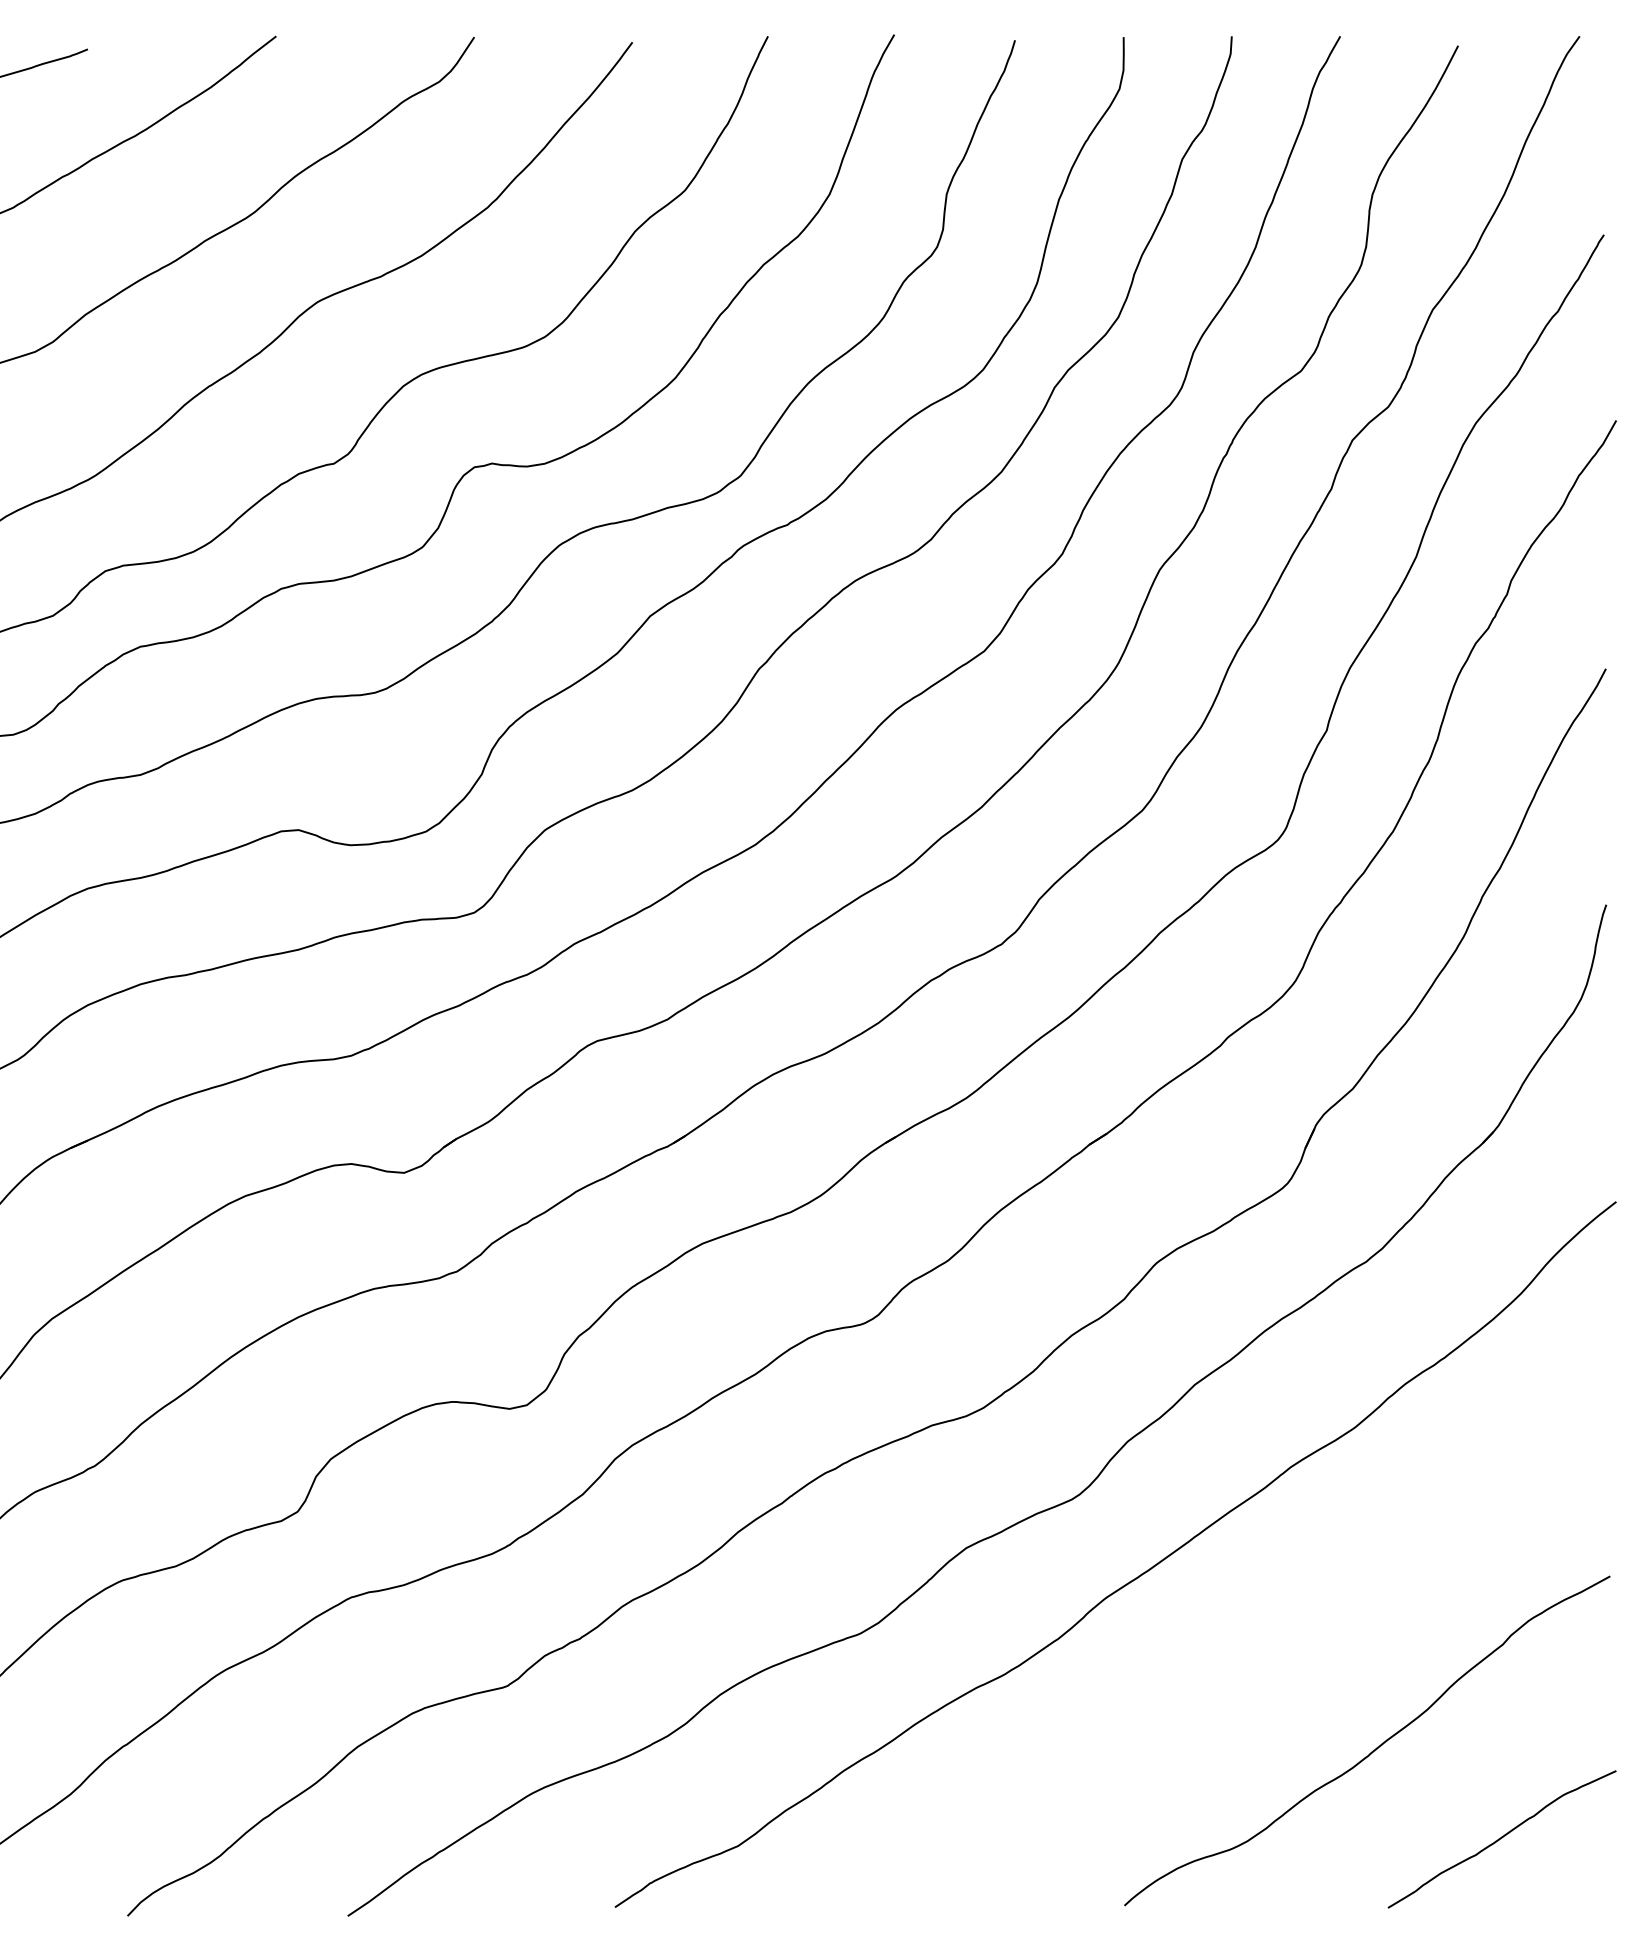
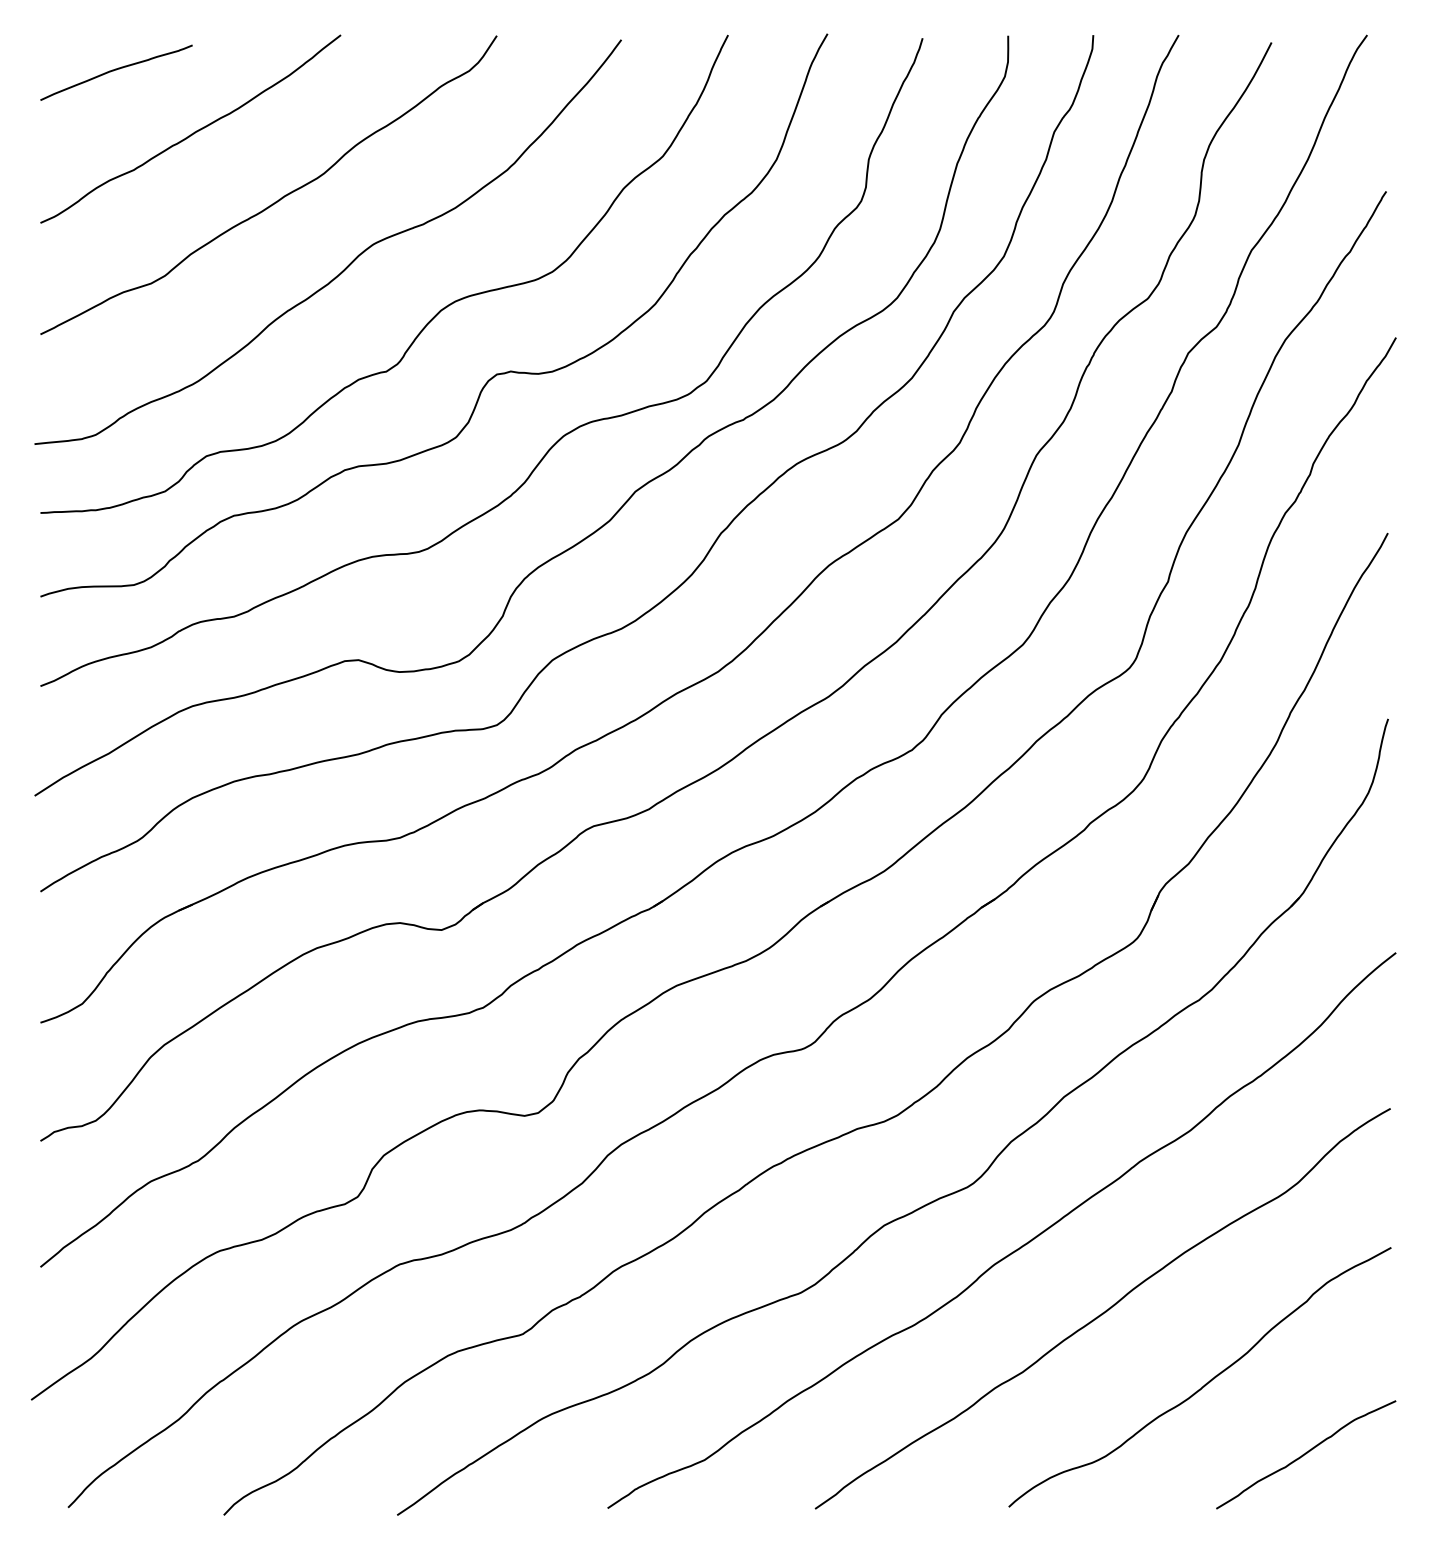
curve: (1247, 1656) -> (1105, 1310), added

